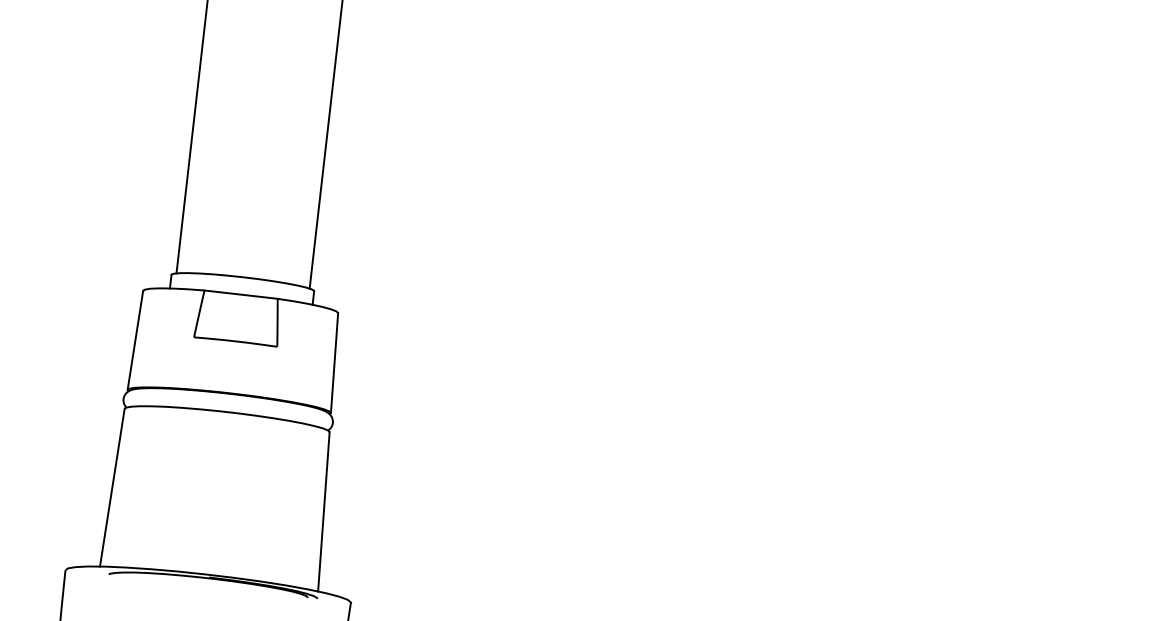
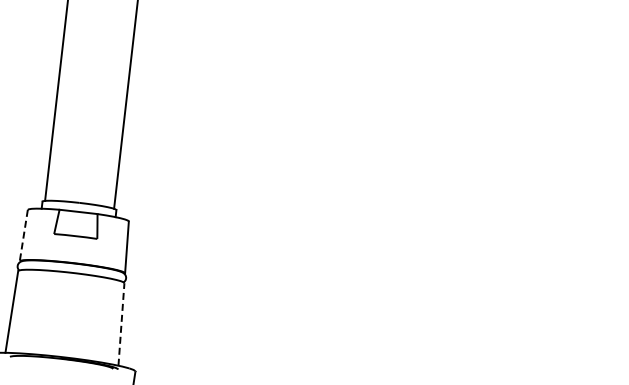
line: (134, 340) -> (23, 235), solid -> dashed
line: (323, 509) -> (121, 323), solid -> dashed

